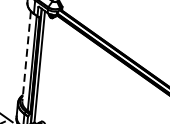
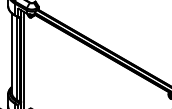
line: (26, 55) -> (11, 52), dashed -> solid

